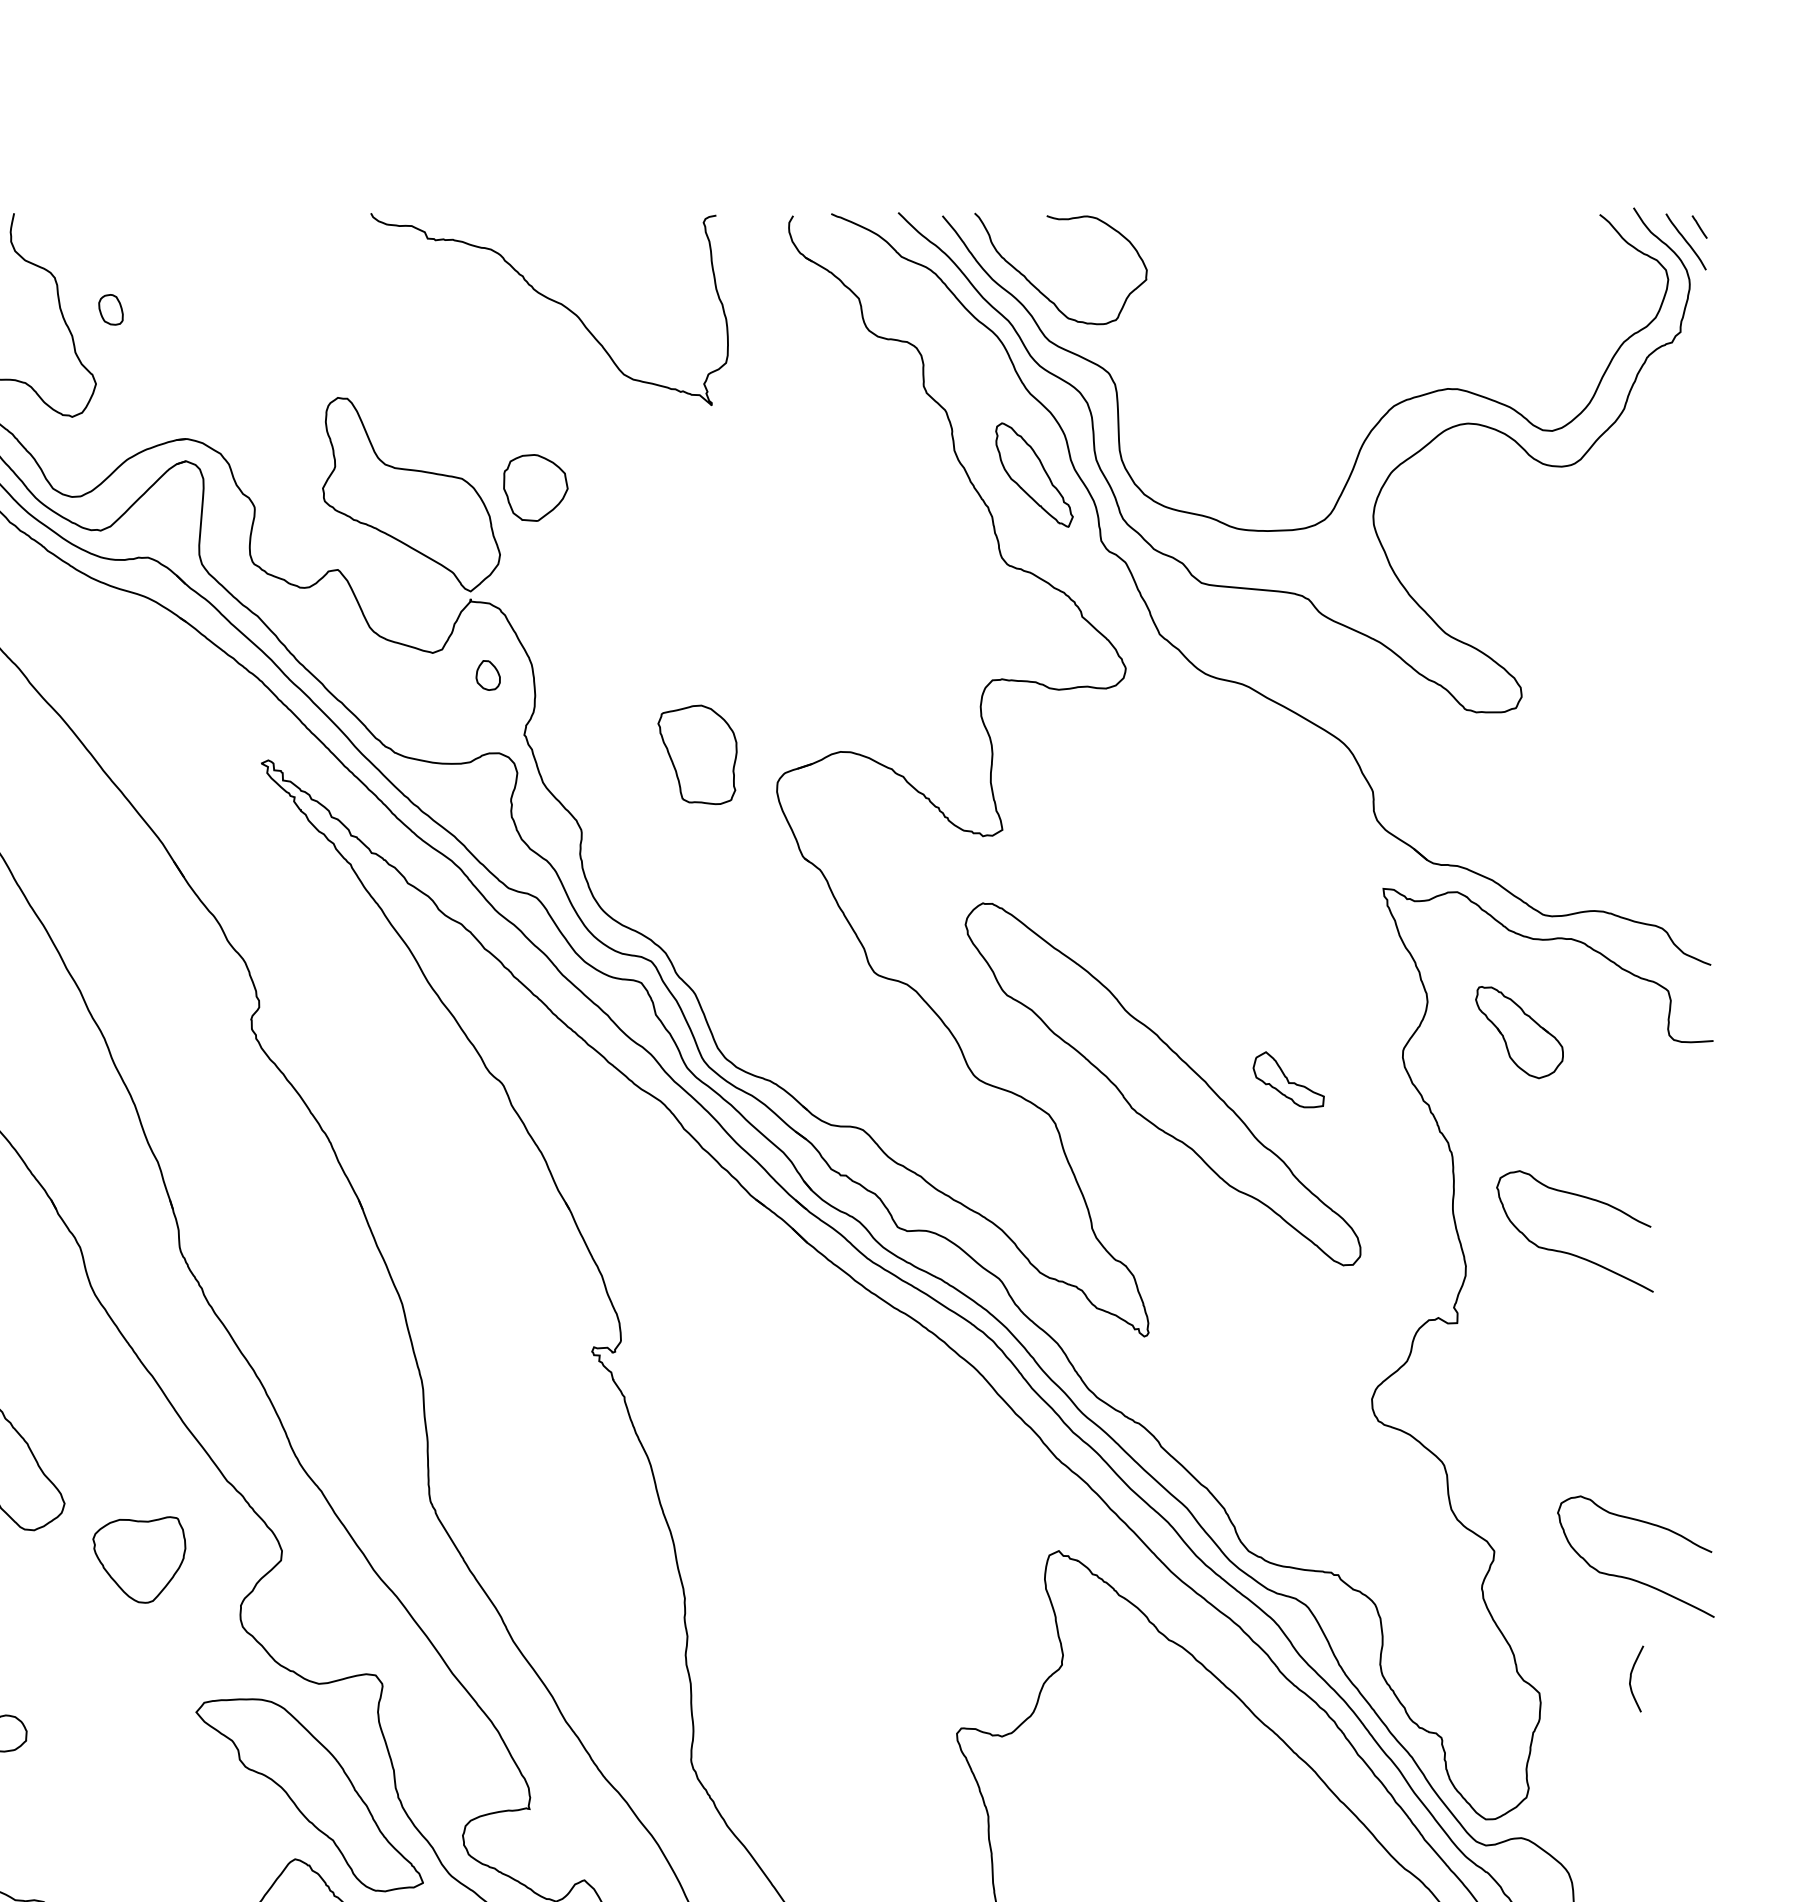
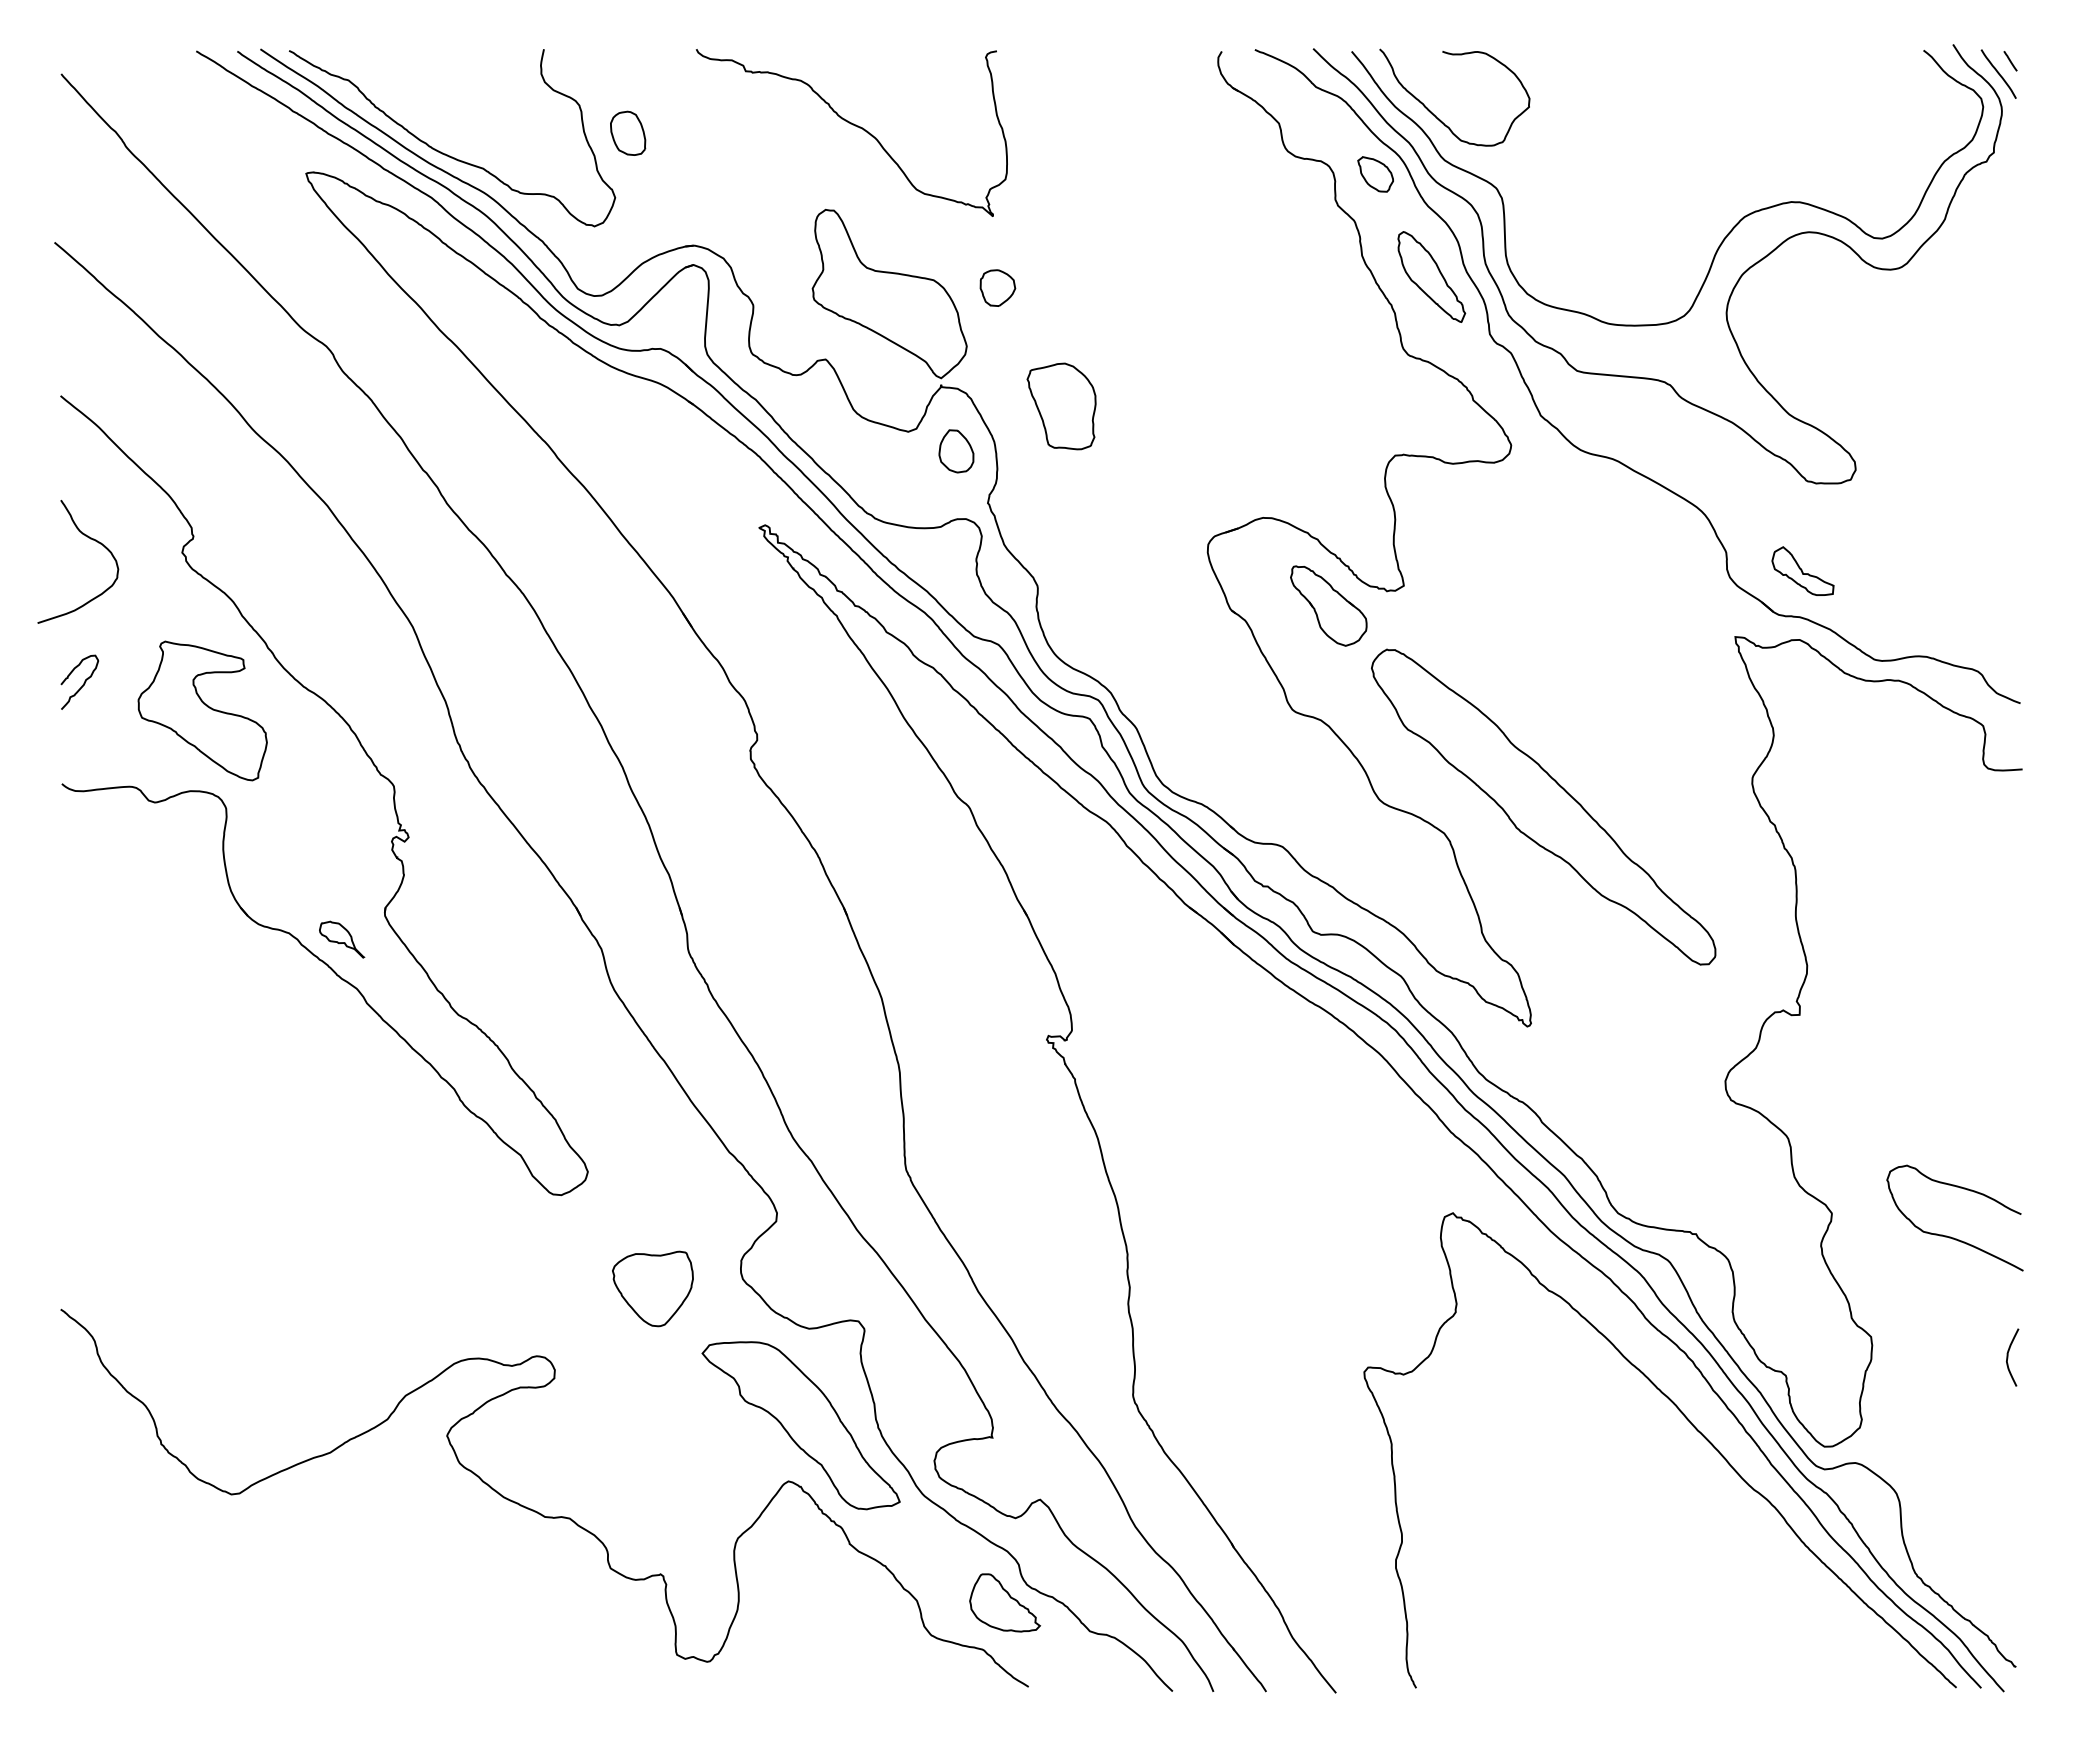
curve: (550, 300) -> (852, 125), moved
part: (111, 308) -> (628, 132), size x1.67
part: (969, 357) -> (1375, 174), added
part: (535, 487) -> (997, 287), size x0.62
part: (488, 675) -> (956, 451), size x1.67
part: (697, 754) -> (1061, 406), moved
part: (1519, 1031) -> (1328, 605), moved
part: (1288, 1079) -> (1802, 570), moved
curve: (1566, 1251) -> (1894, 952), removed
part: (138, 1559) -> (652, 1288), moved
curve: (1631, 1678) -> (2008, 1357), moved

